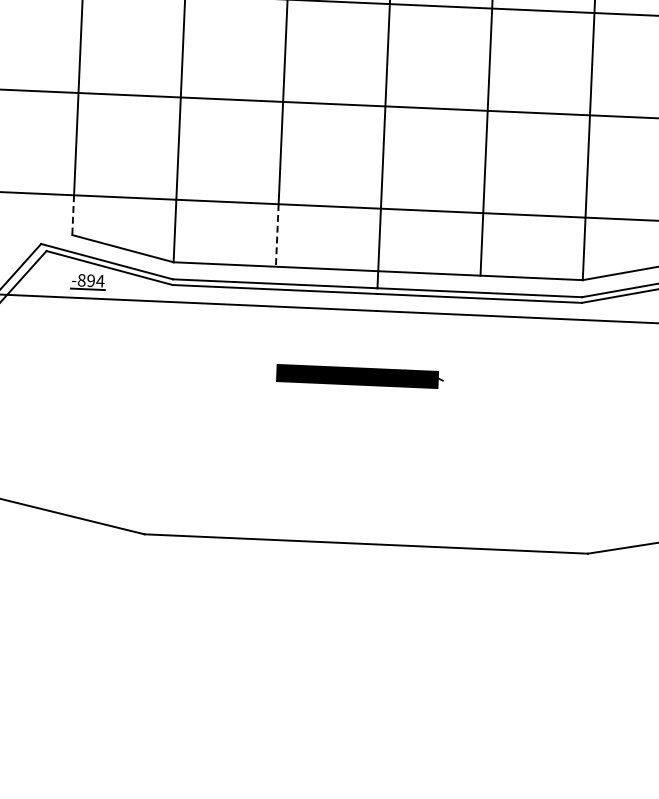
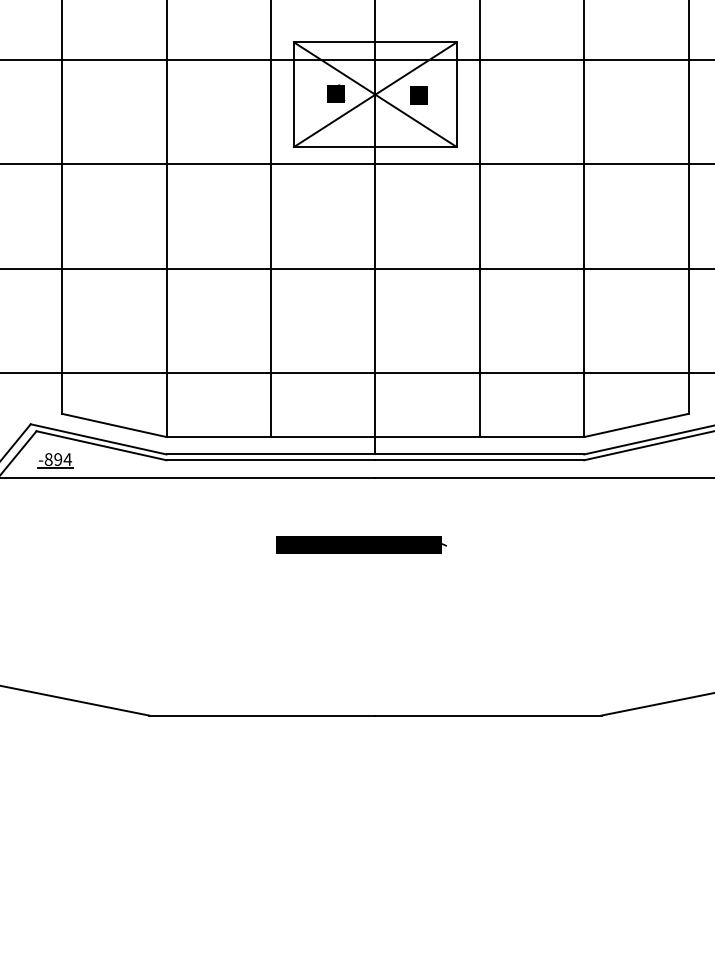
line: (73, 216) -> (62, 394), dashed -> solid
line: (276, 235) -> (270, 405), dashed -> solid
part: (88, 281) -> (55, 460), moved

